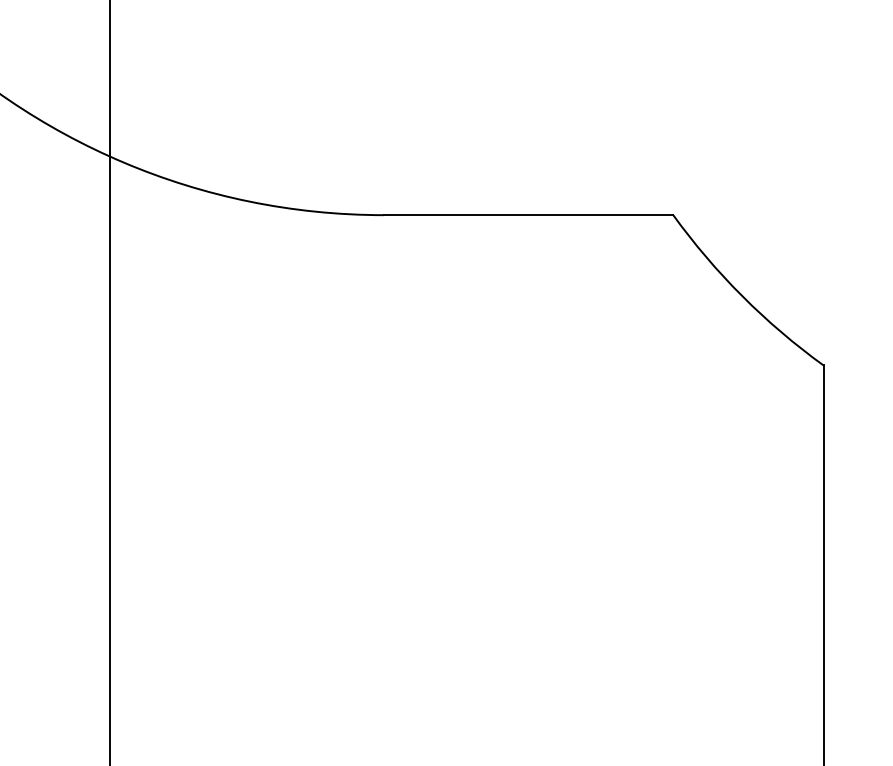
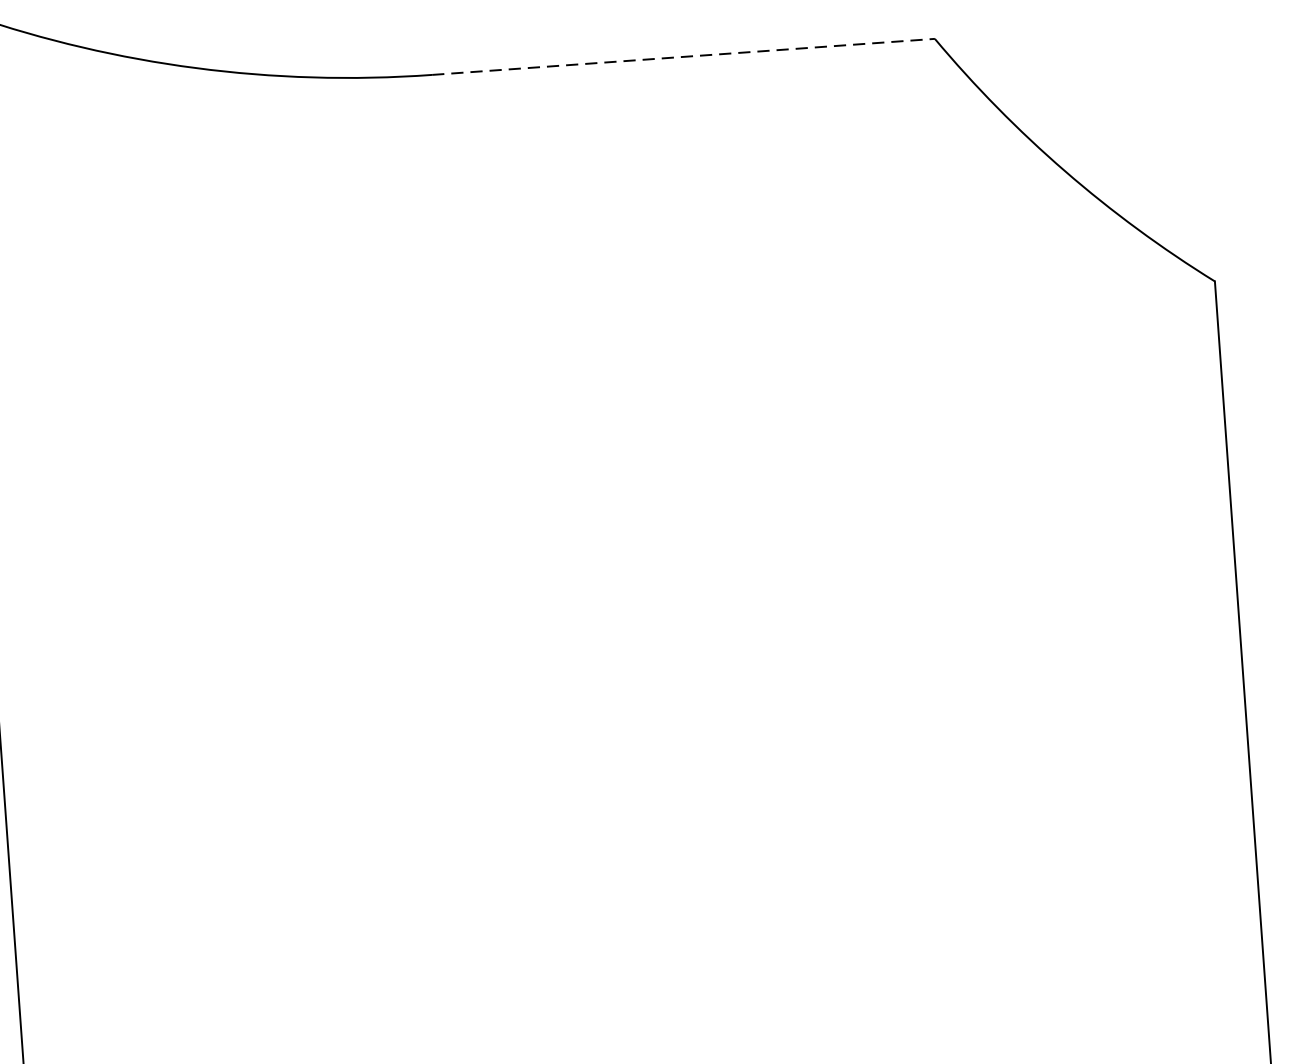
line: (528, 215) -> (683, 57), solid -> dashed

